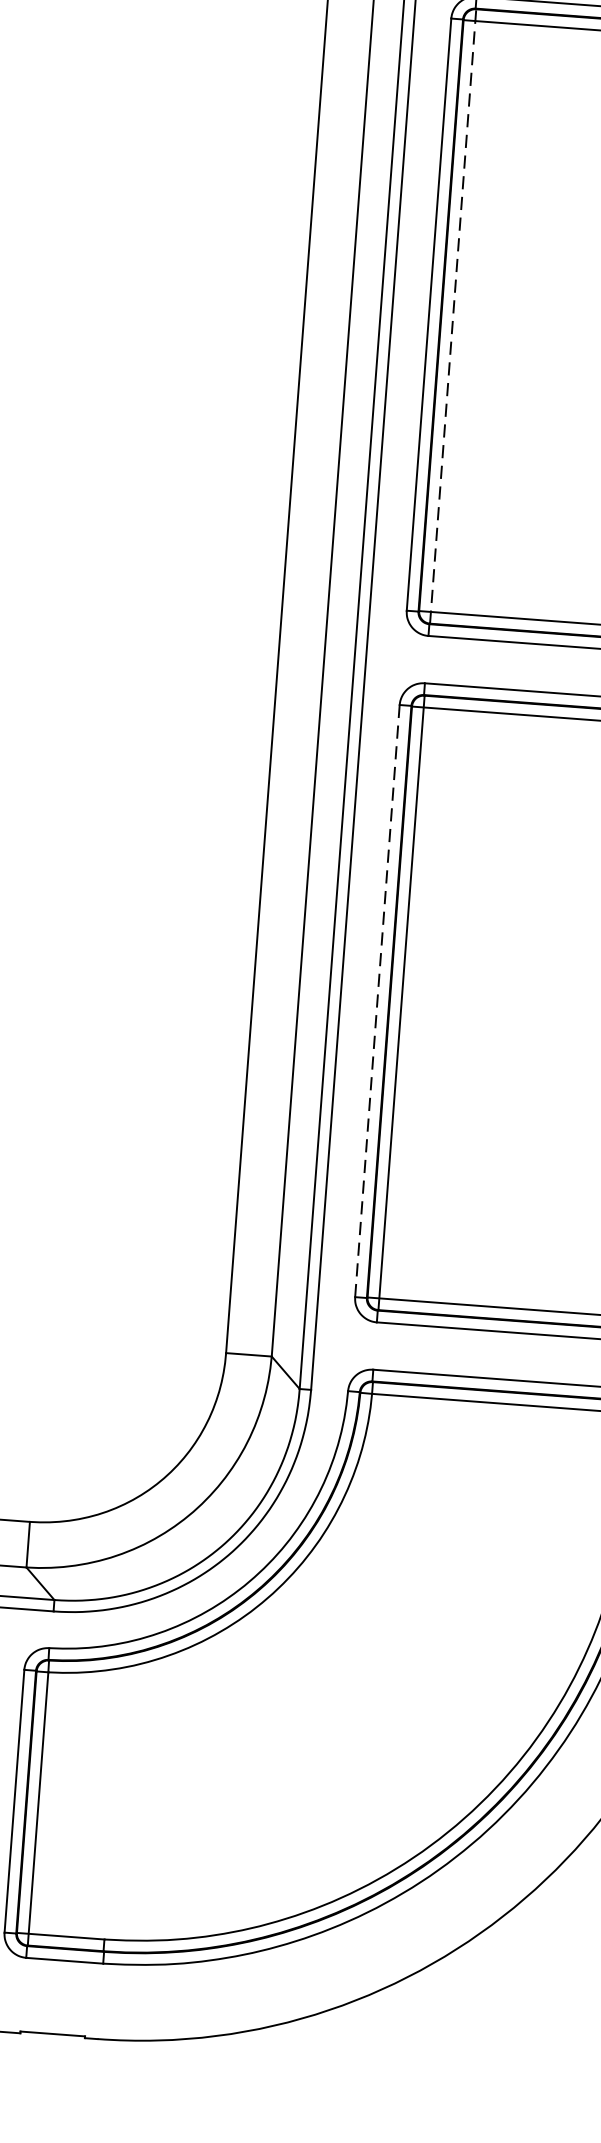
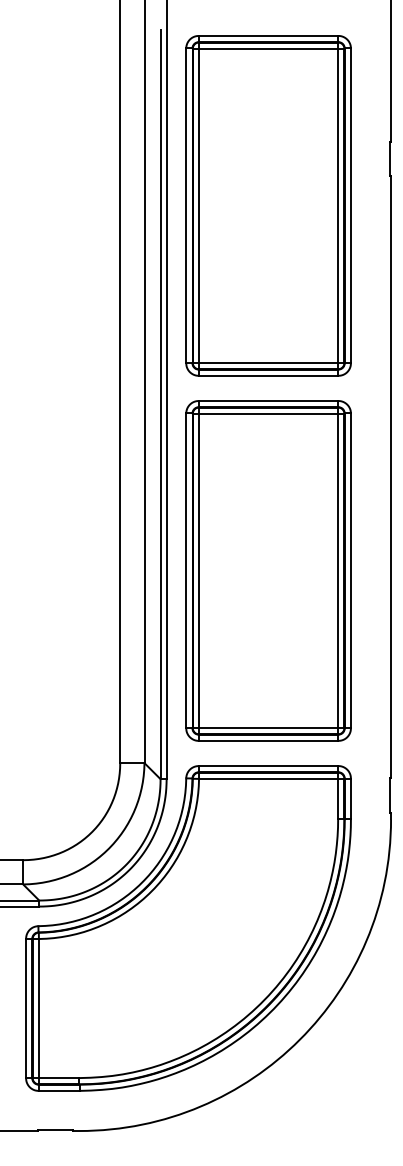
line: (453, 315) -> (199, 205), dashed -> solid
line: (377, 1000) -> (186, 570), dashed -> solid

